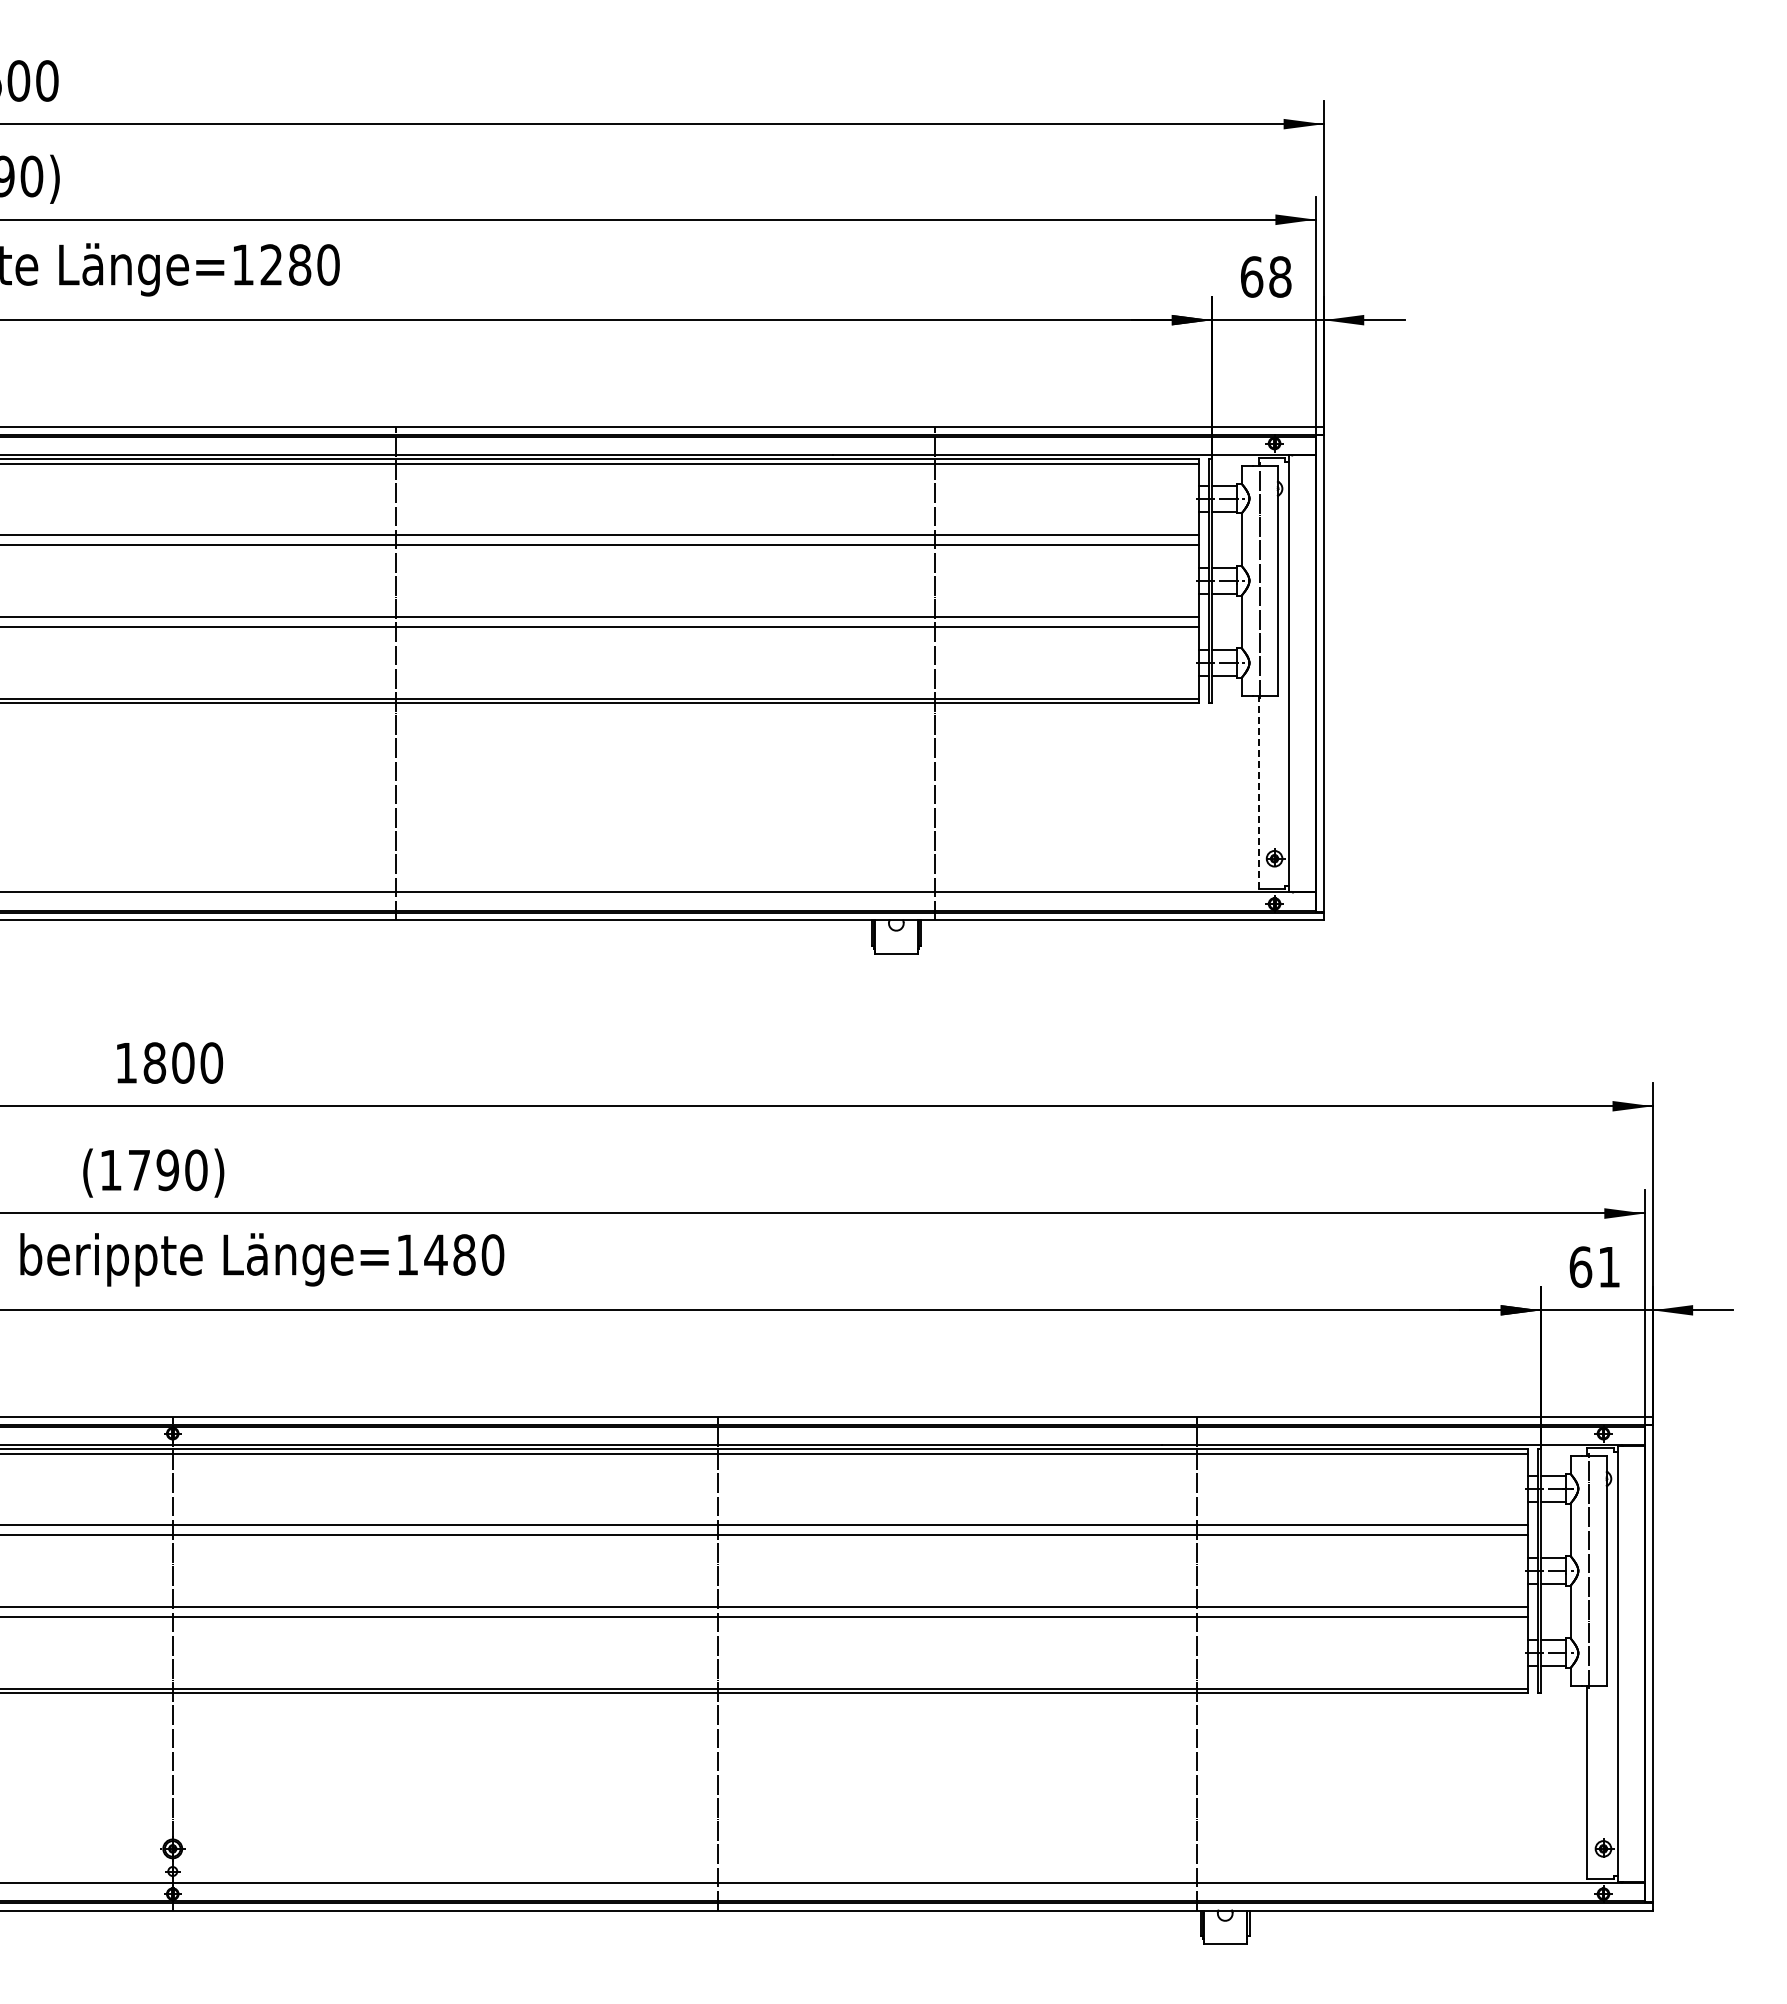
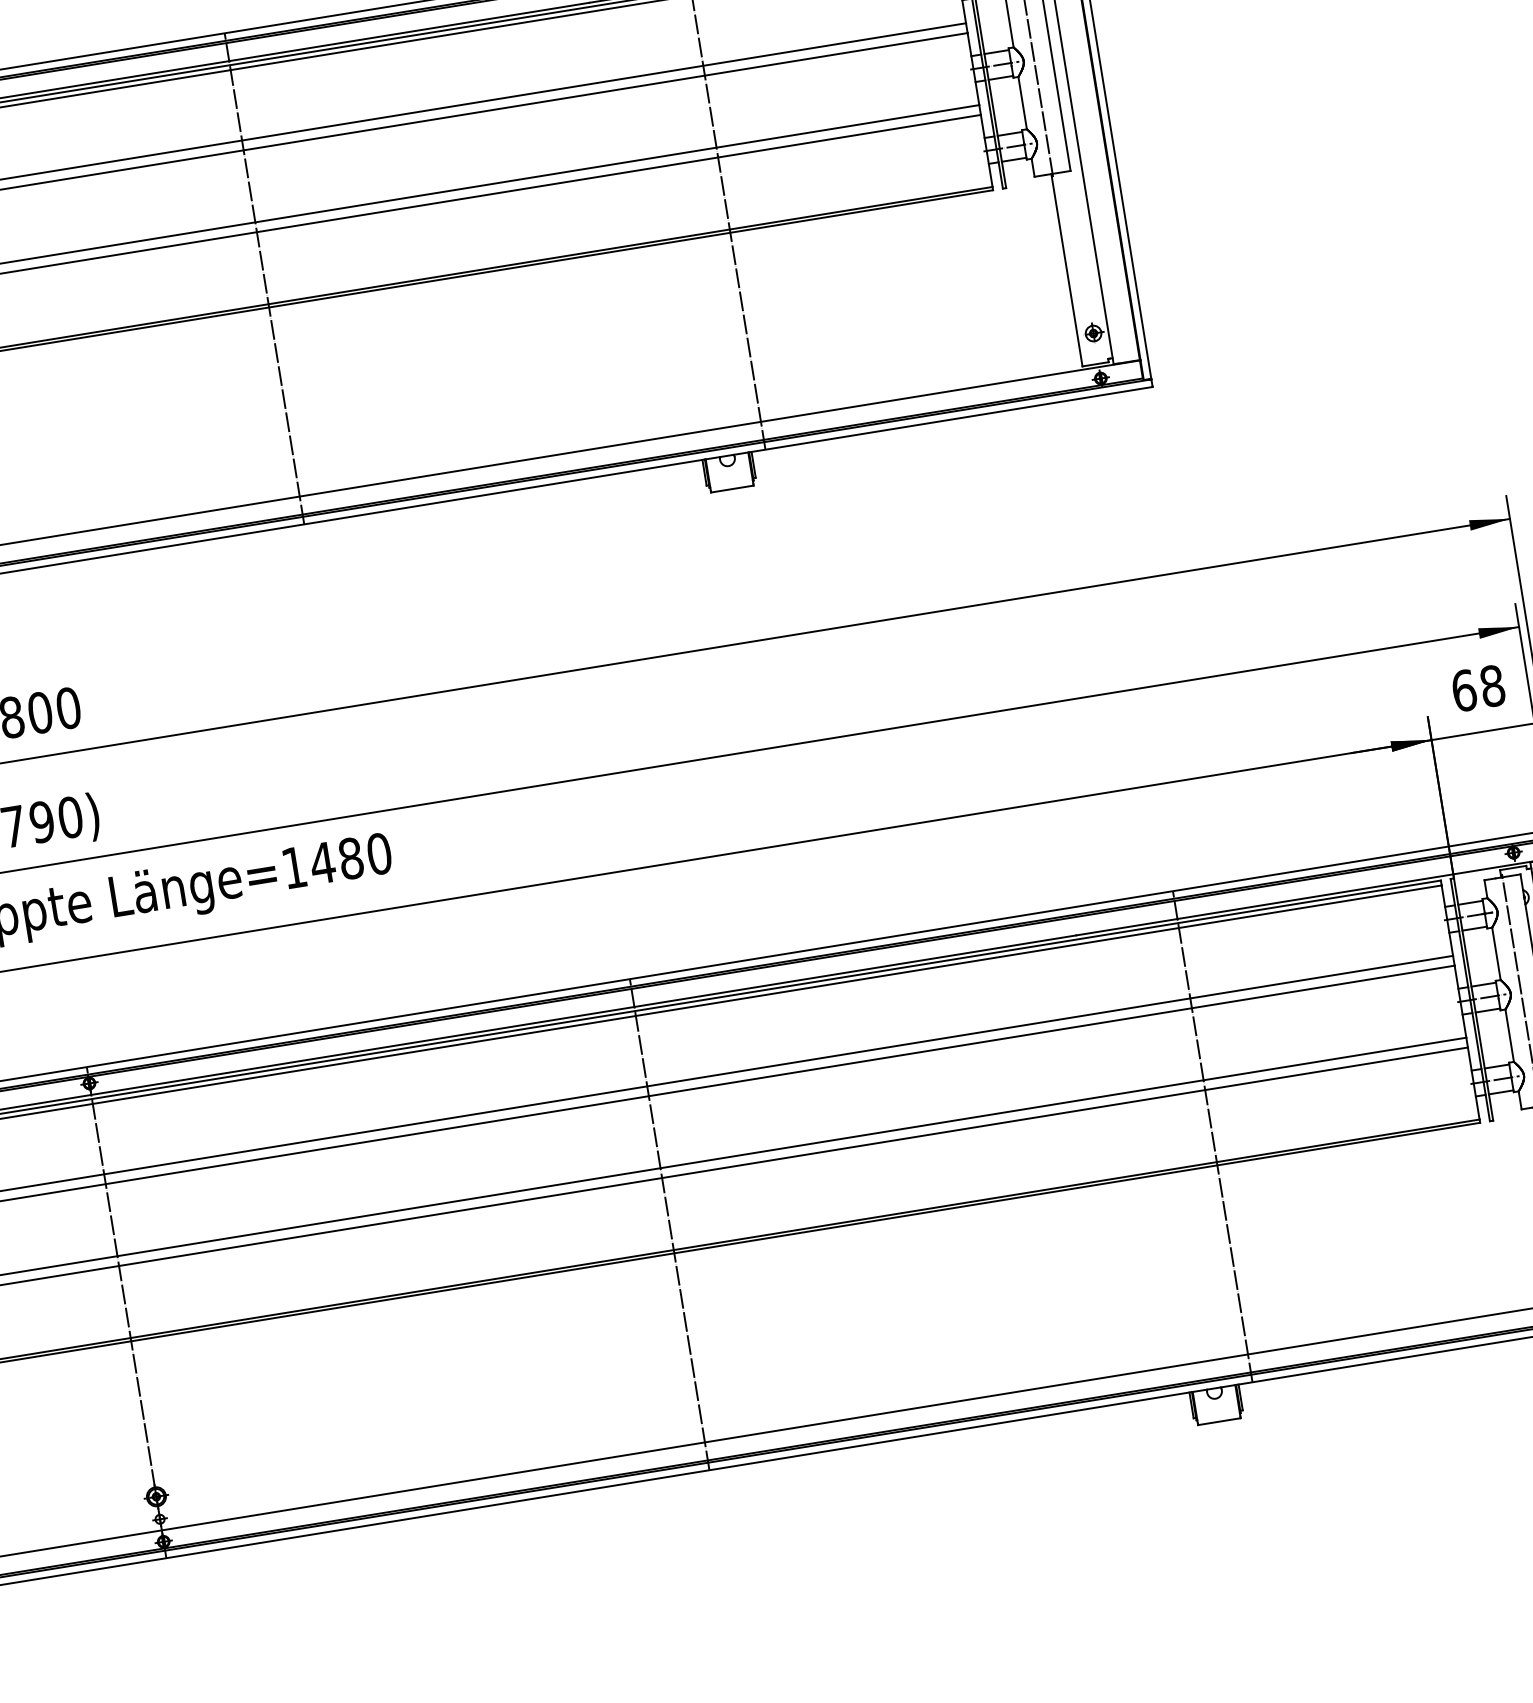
line: (395, 673) -> (264, 278), moved
line: (1258, 792) -> (1066, 270), dashed -> solid
text: (1609, 1266) -> (1492, 685), 61 -> 68
line: (1196, 1663) -> (1212, 1136), moved

